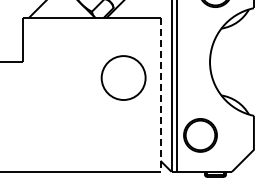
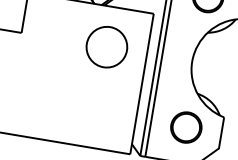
part: (123, 77) -> (106, 46), moved
line: (160, 94) -> (142, 83), dashed -> solid
part: (200, 135) -> (186, 127), moved

